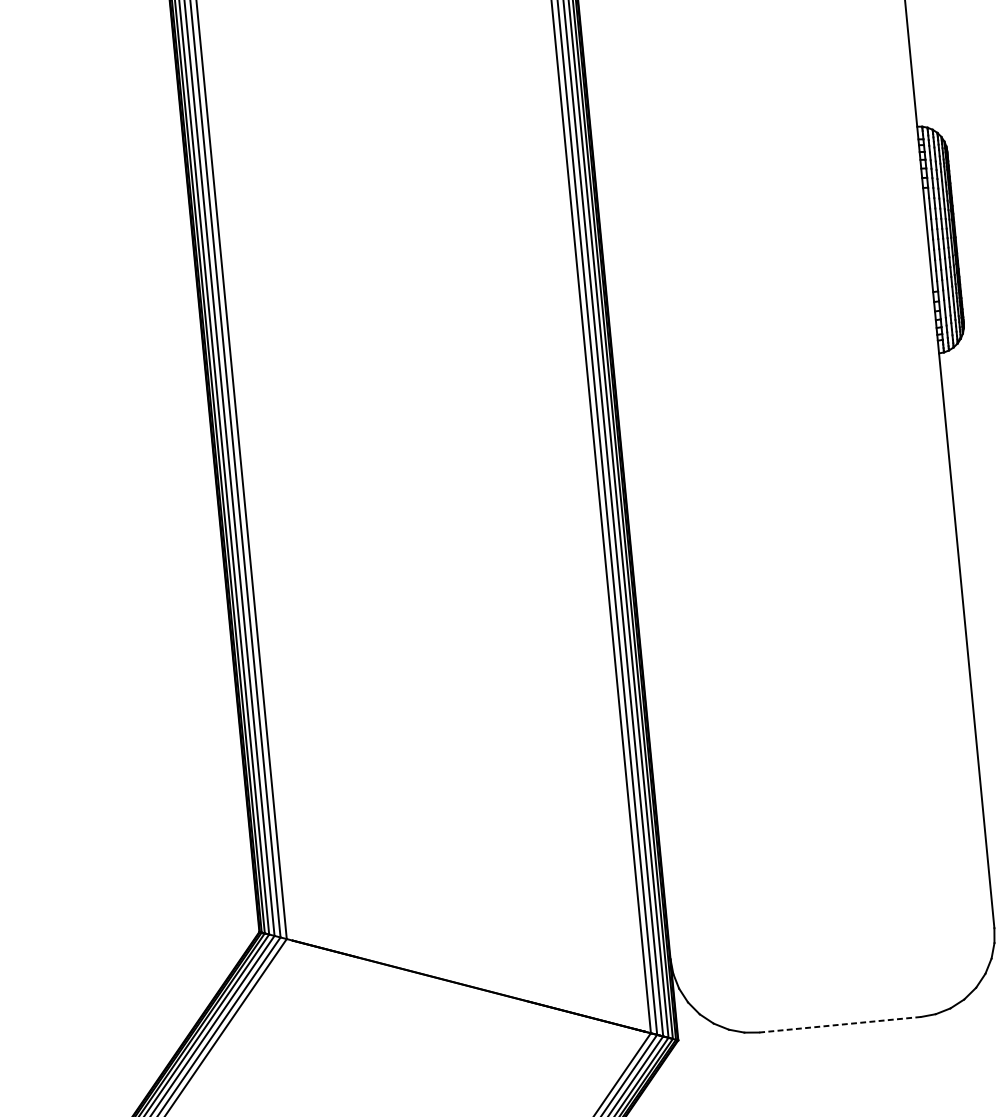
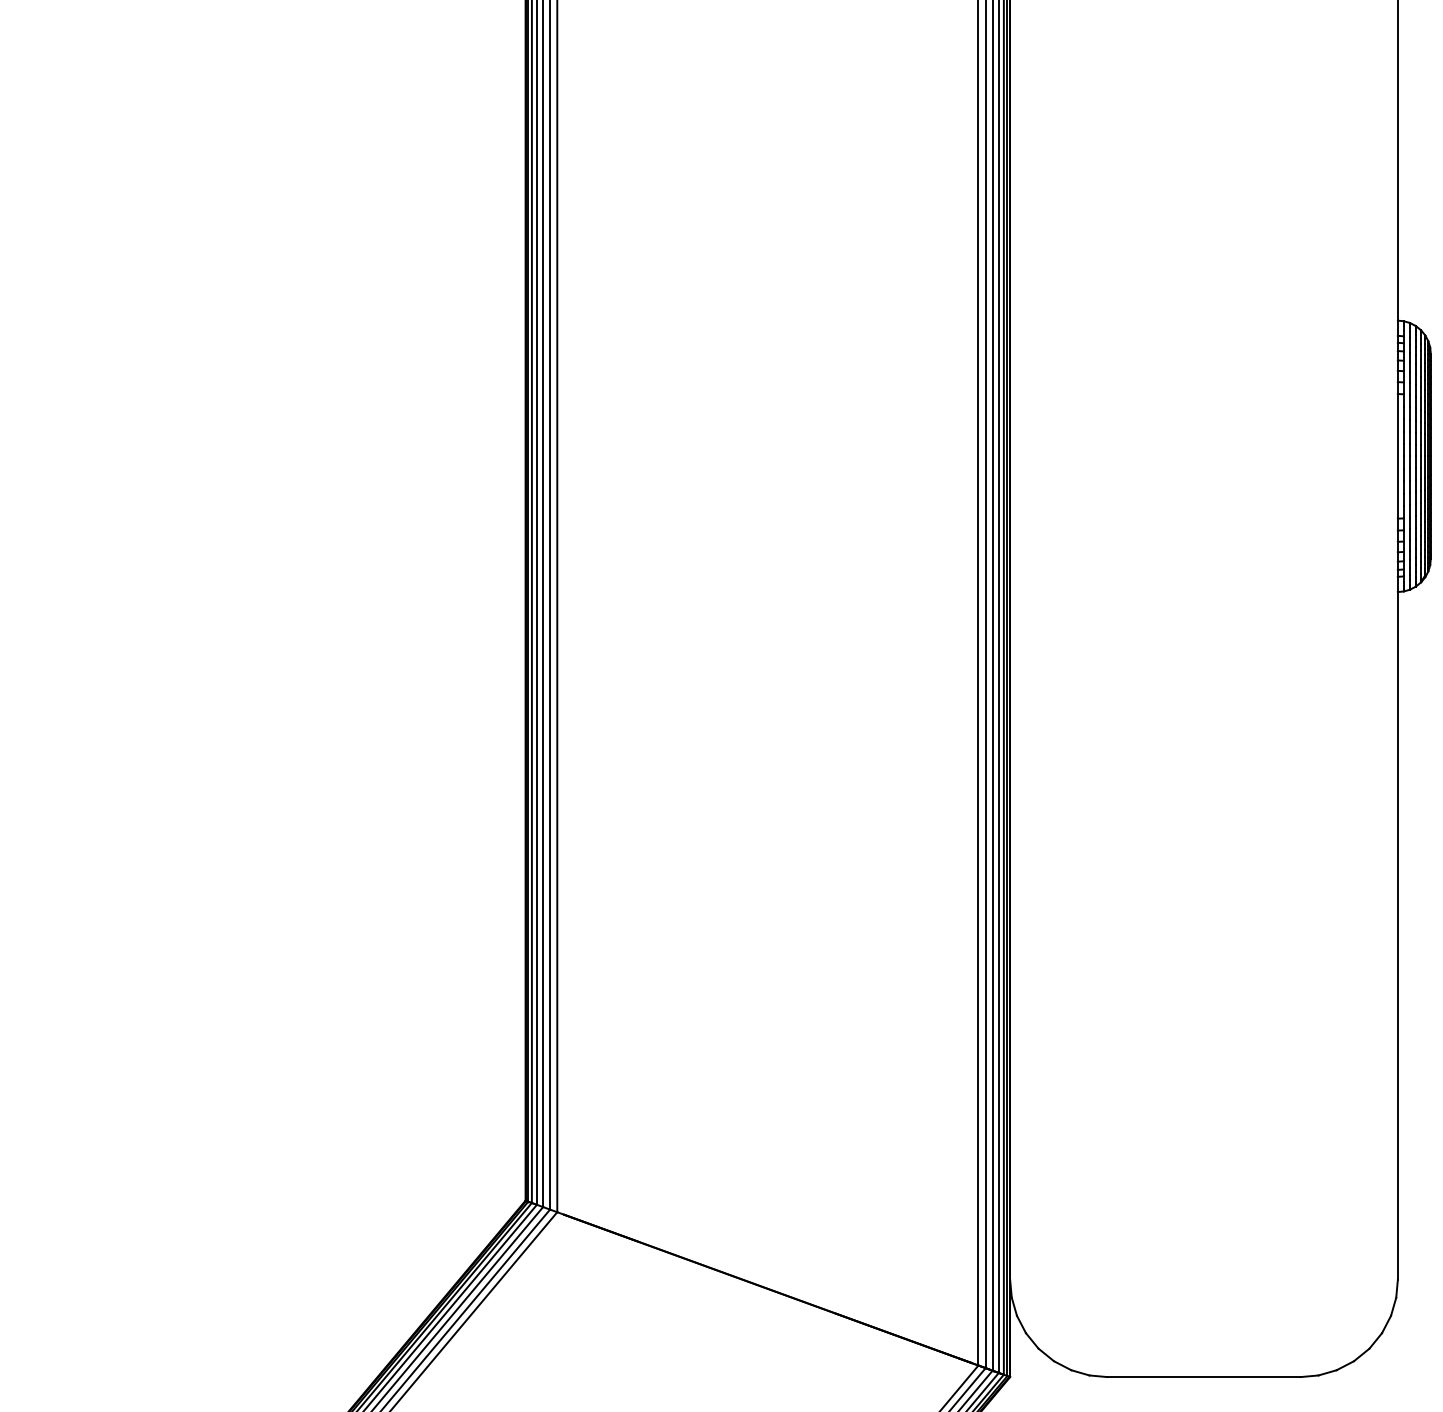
line: (840, 1025) -> (1204, 1377), dashed -> solid

